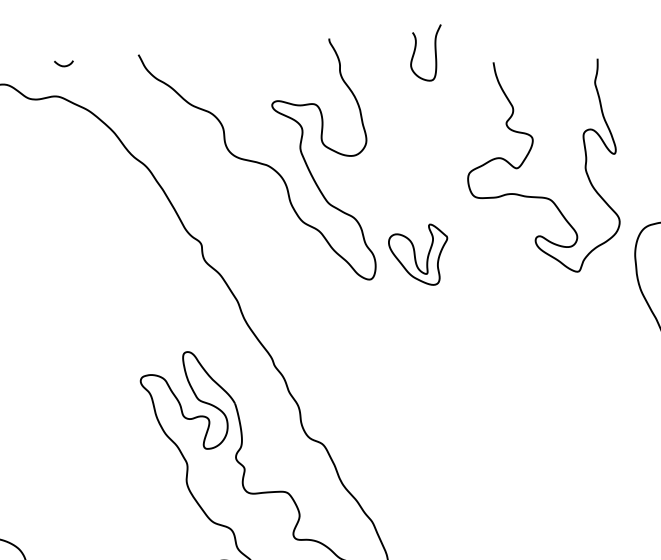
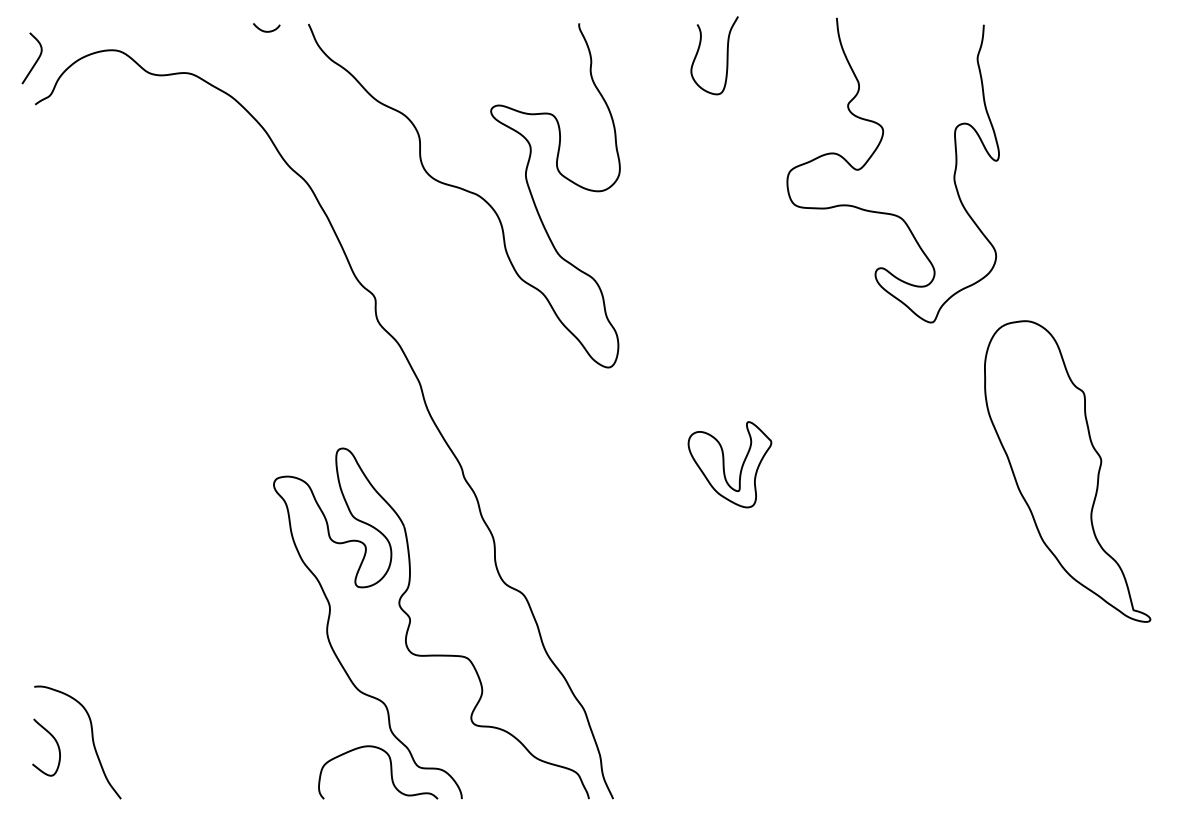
curve: (64, 65) -> (266, 30), moved
curve: (526, 158) -> (872, 156), moved
part: (419, 255) -> (729, 464), moved

